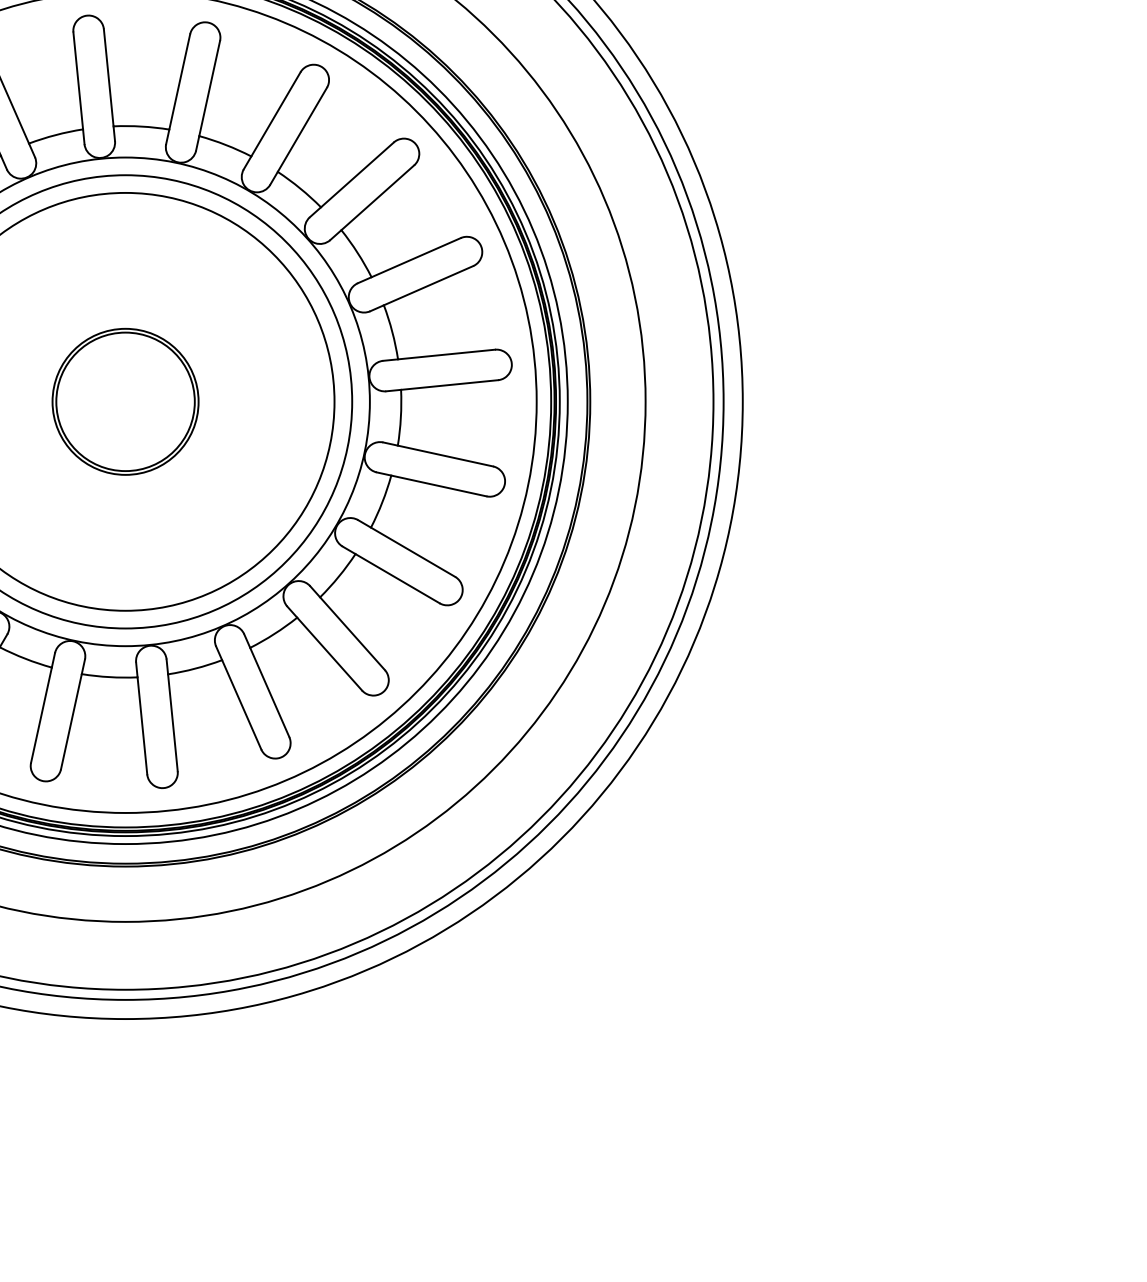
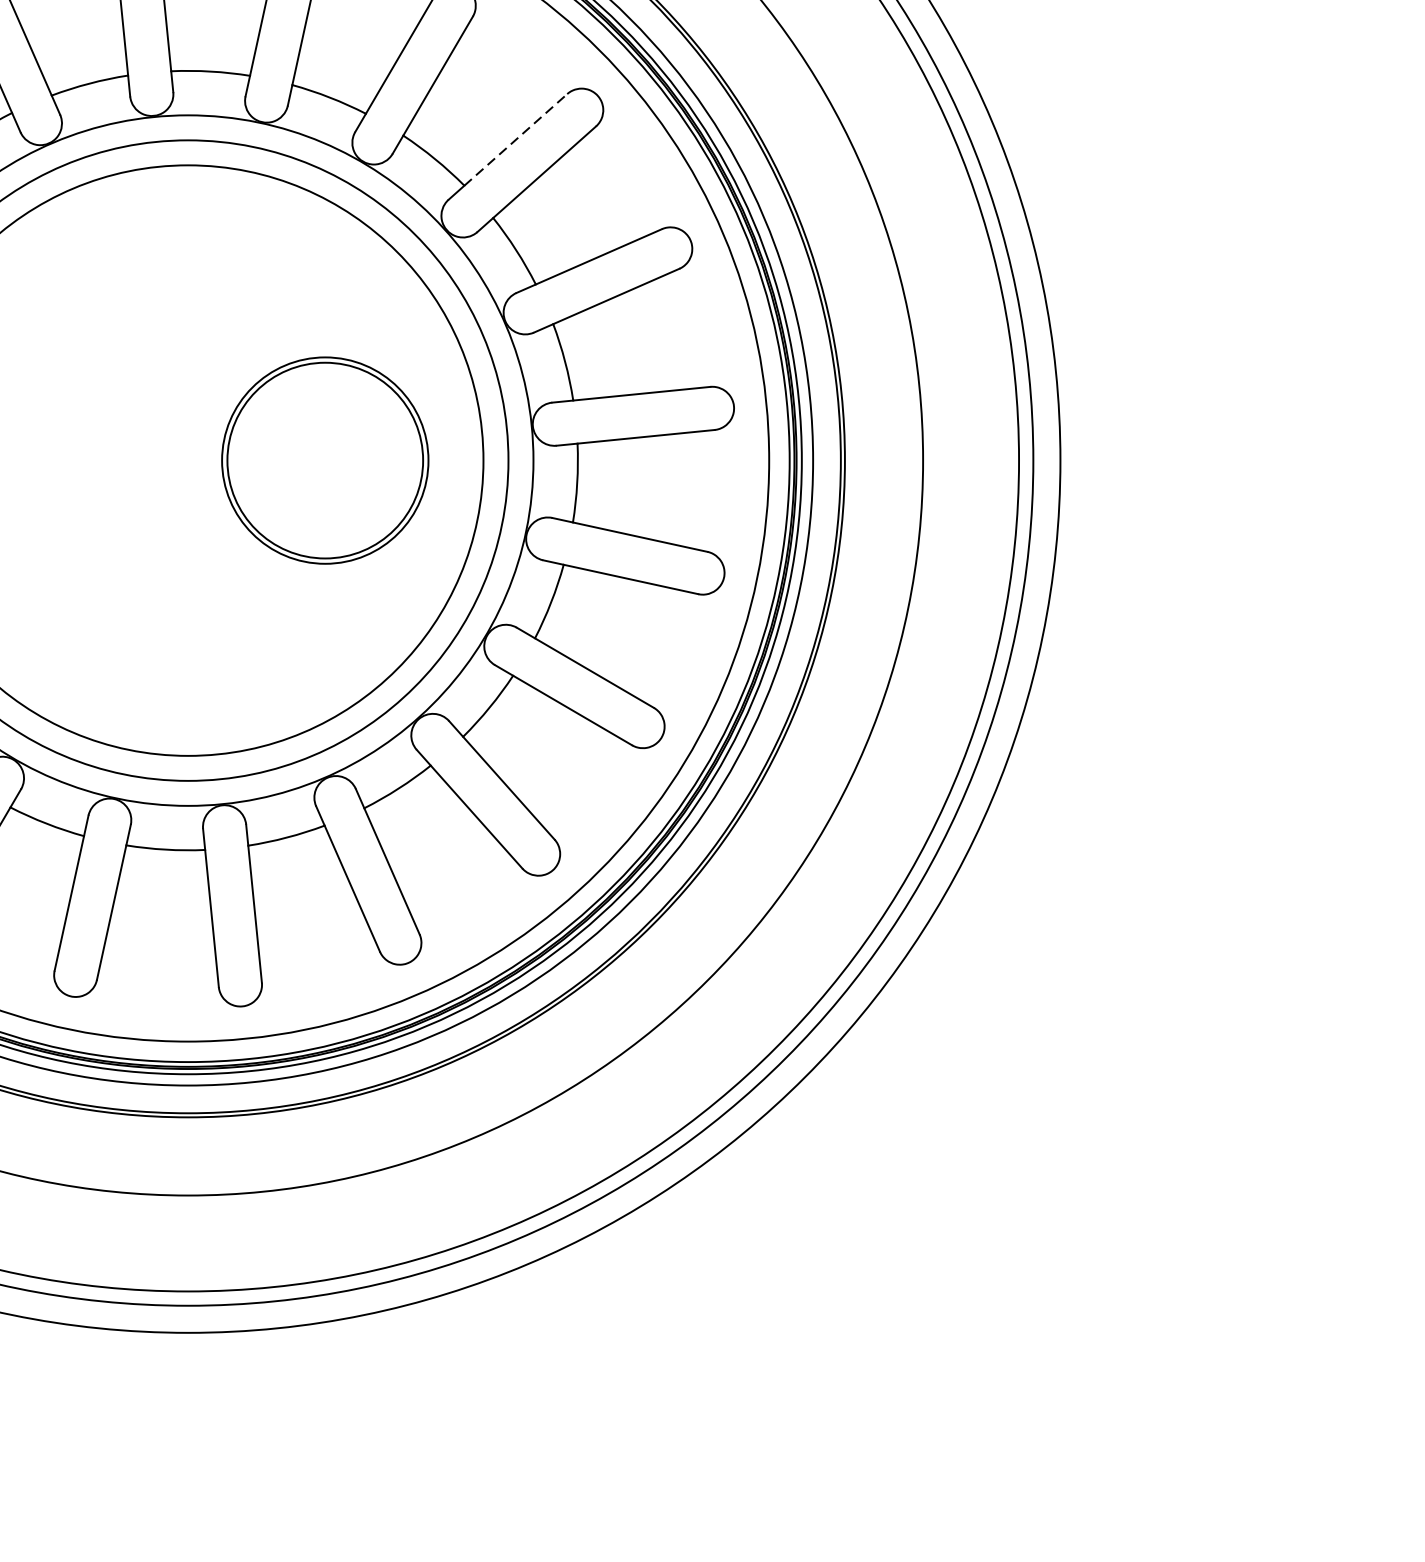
line: (357, 174) -> (515, 139), solid -> dashed
part: (125, 401) -> (325, 460), moved

